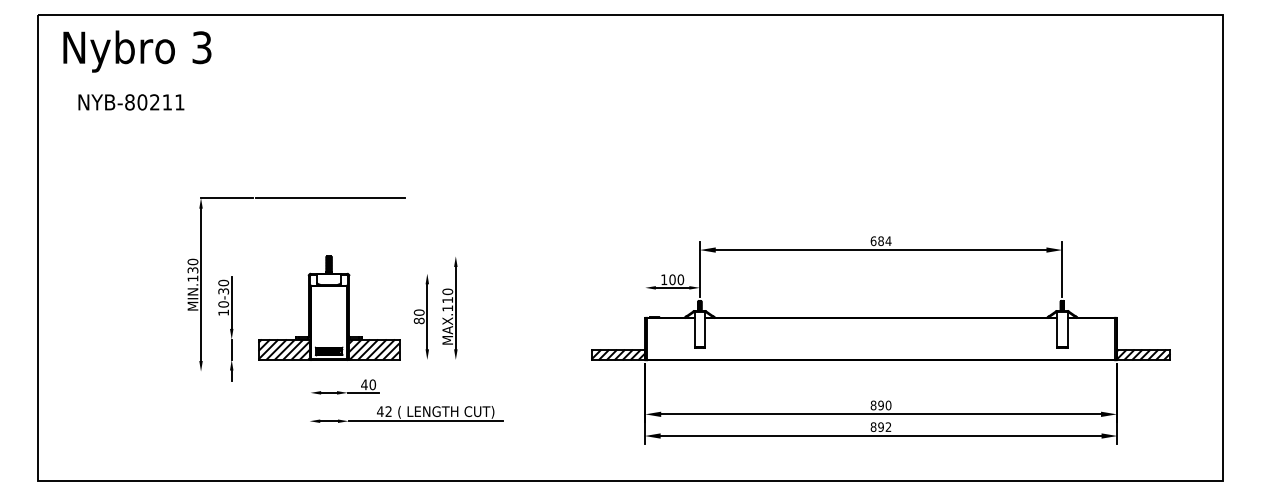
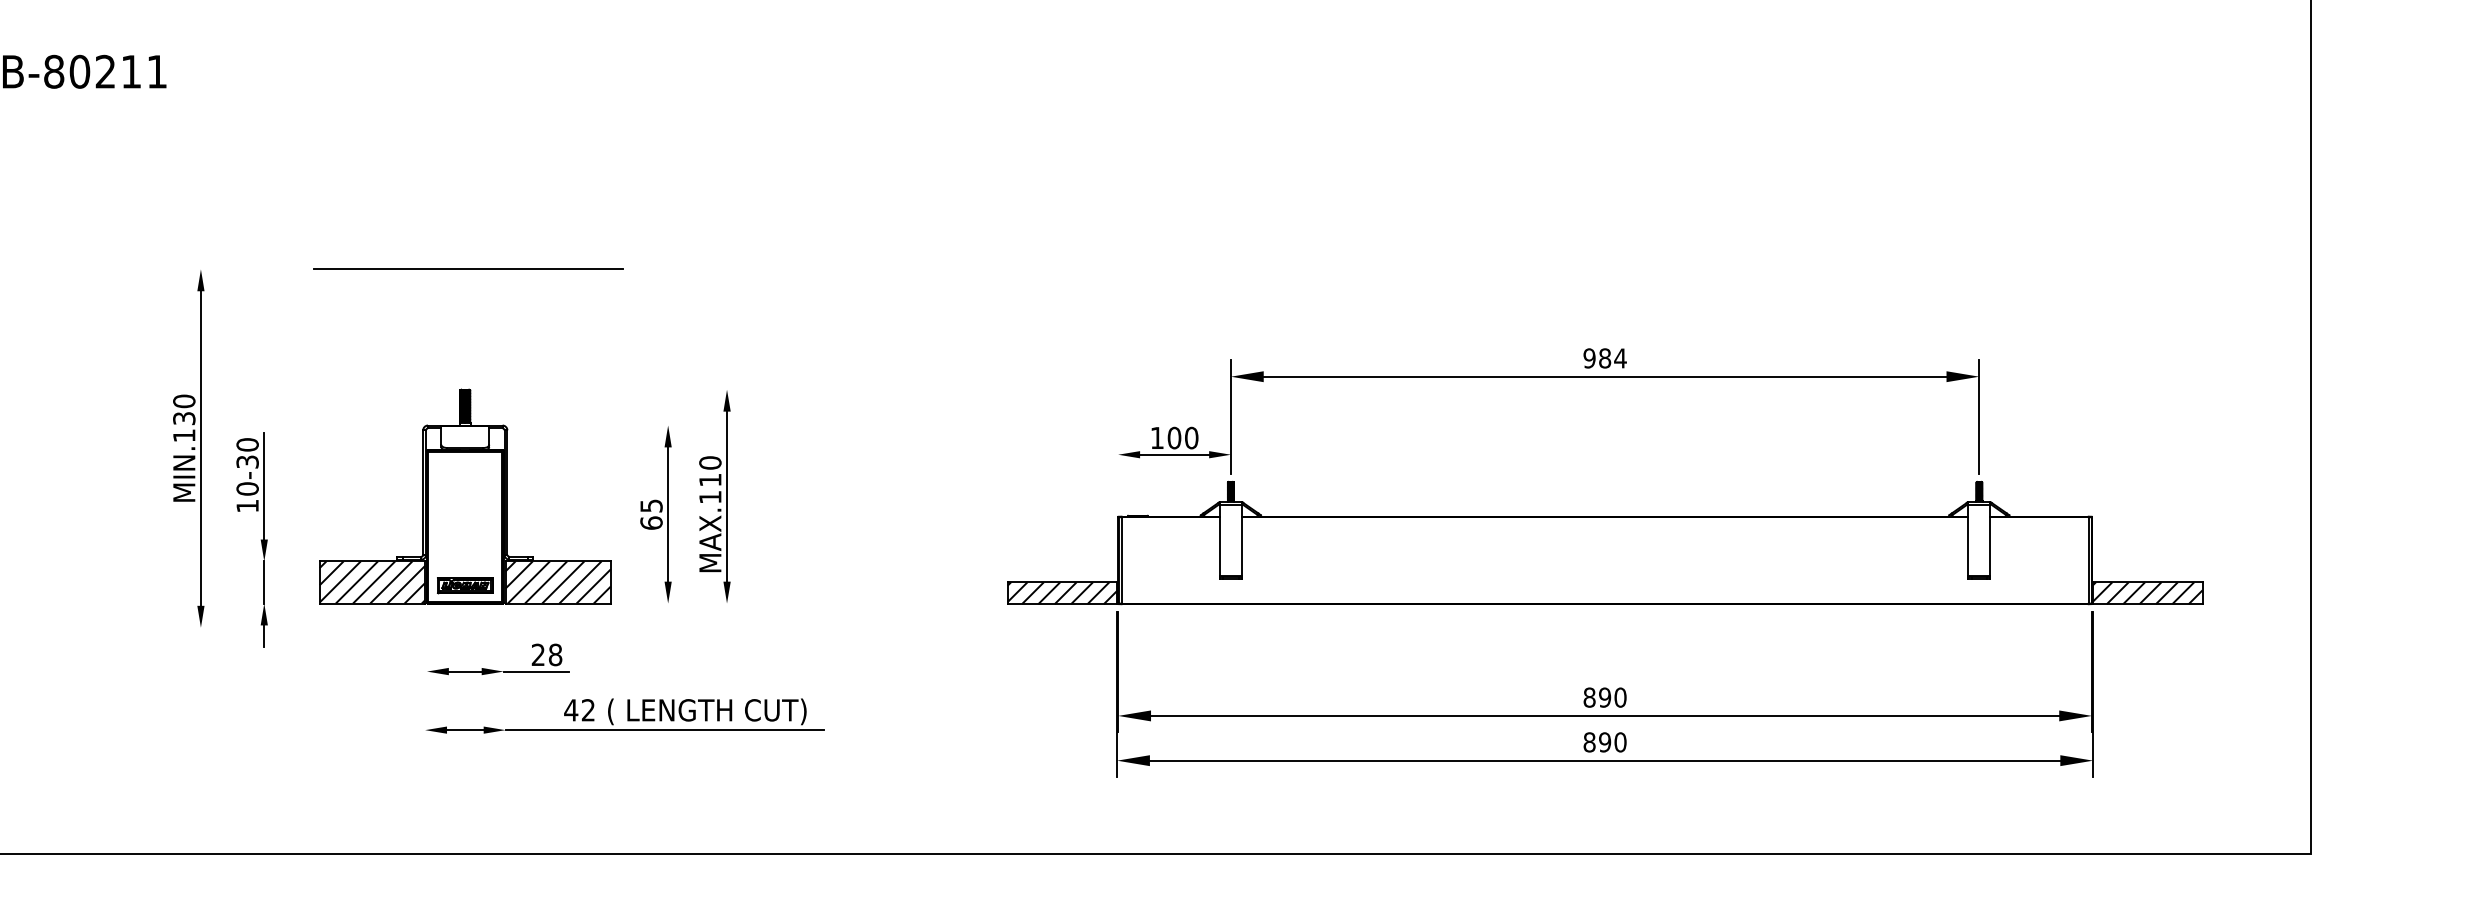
line: (226, 198) -> (253, 270), removed
text: (873, 241) -> (1589, 359), 684 -> 984
text: (418, 316) -> (649, 513), 80 -> 65
text: (368, 384) -> (546, 654), 40 -> 28
text: (888, 426) -> (1620, 741), 892 -> 890

